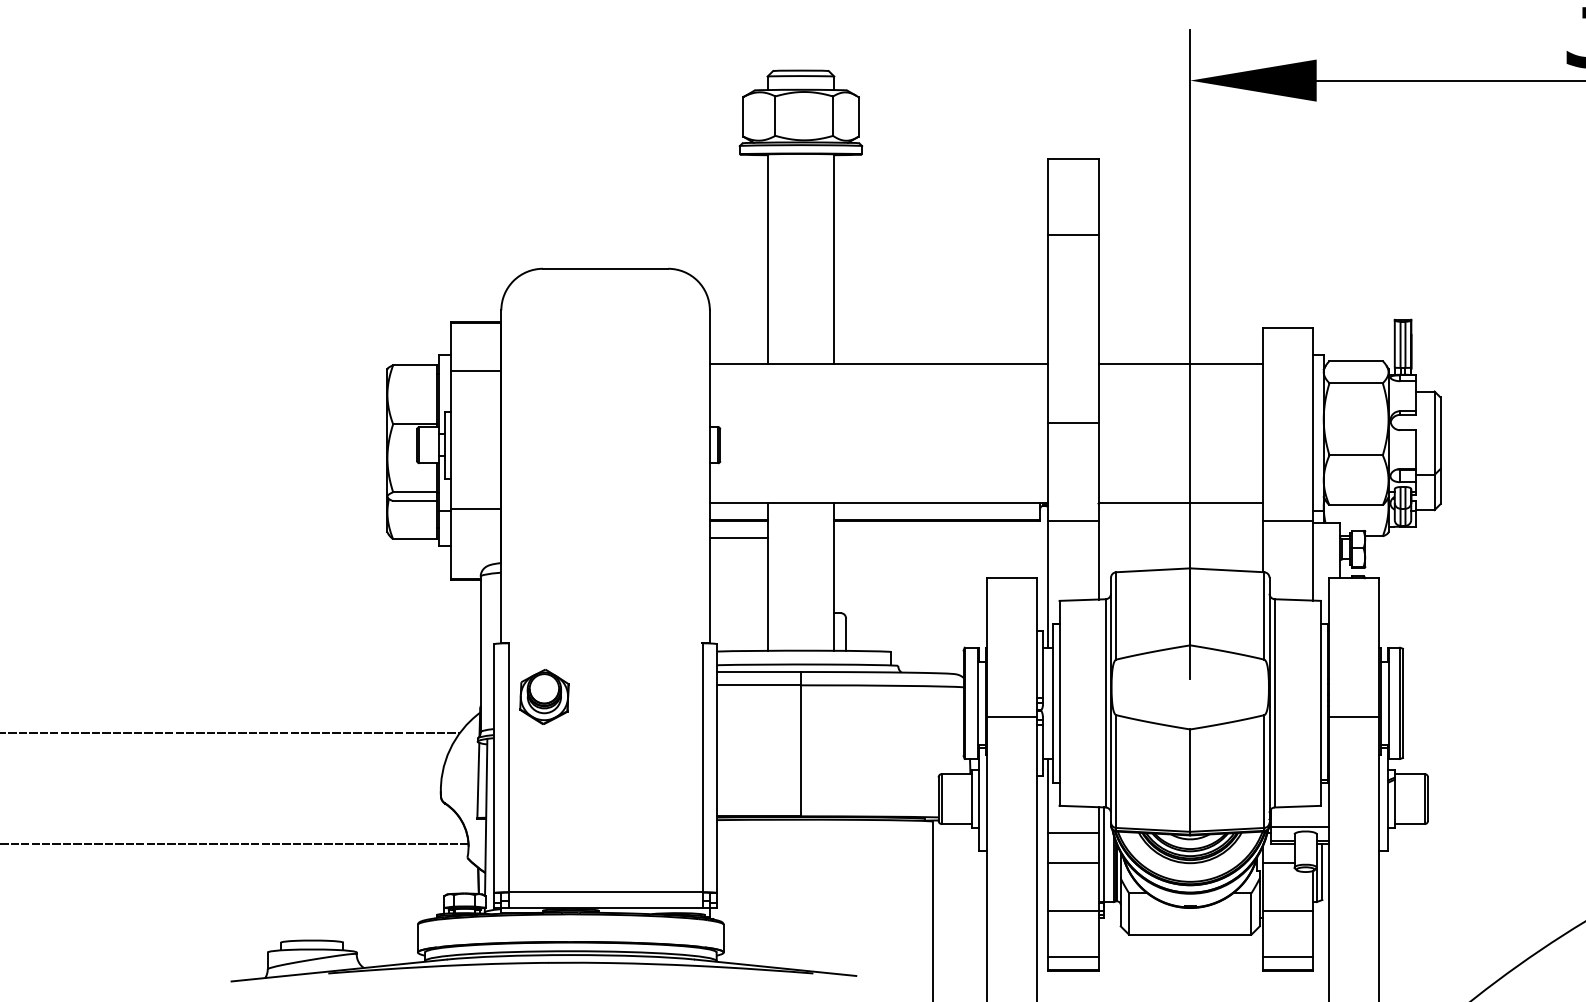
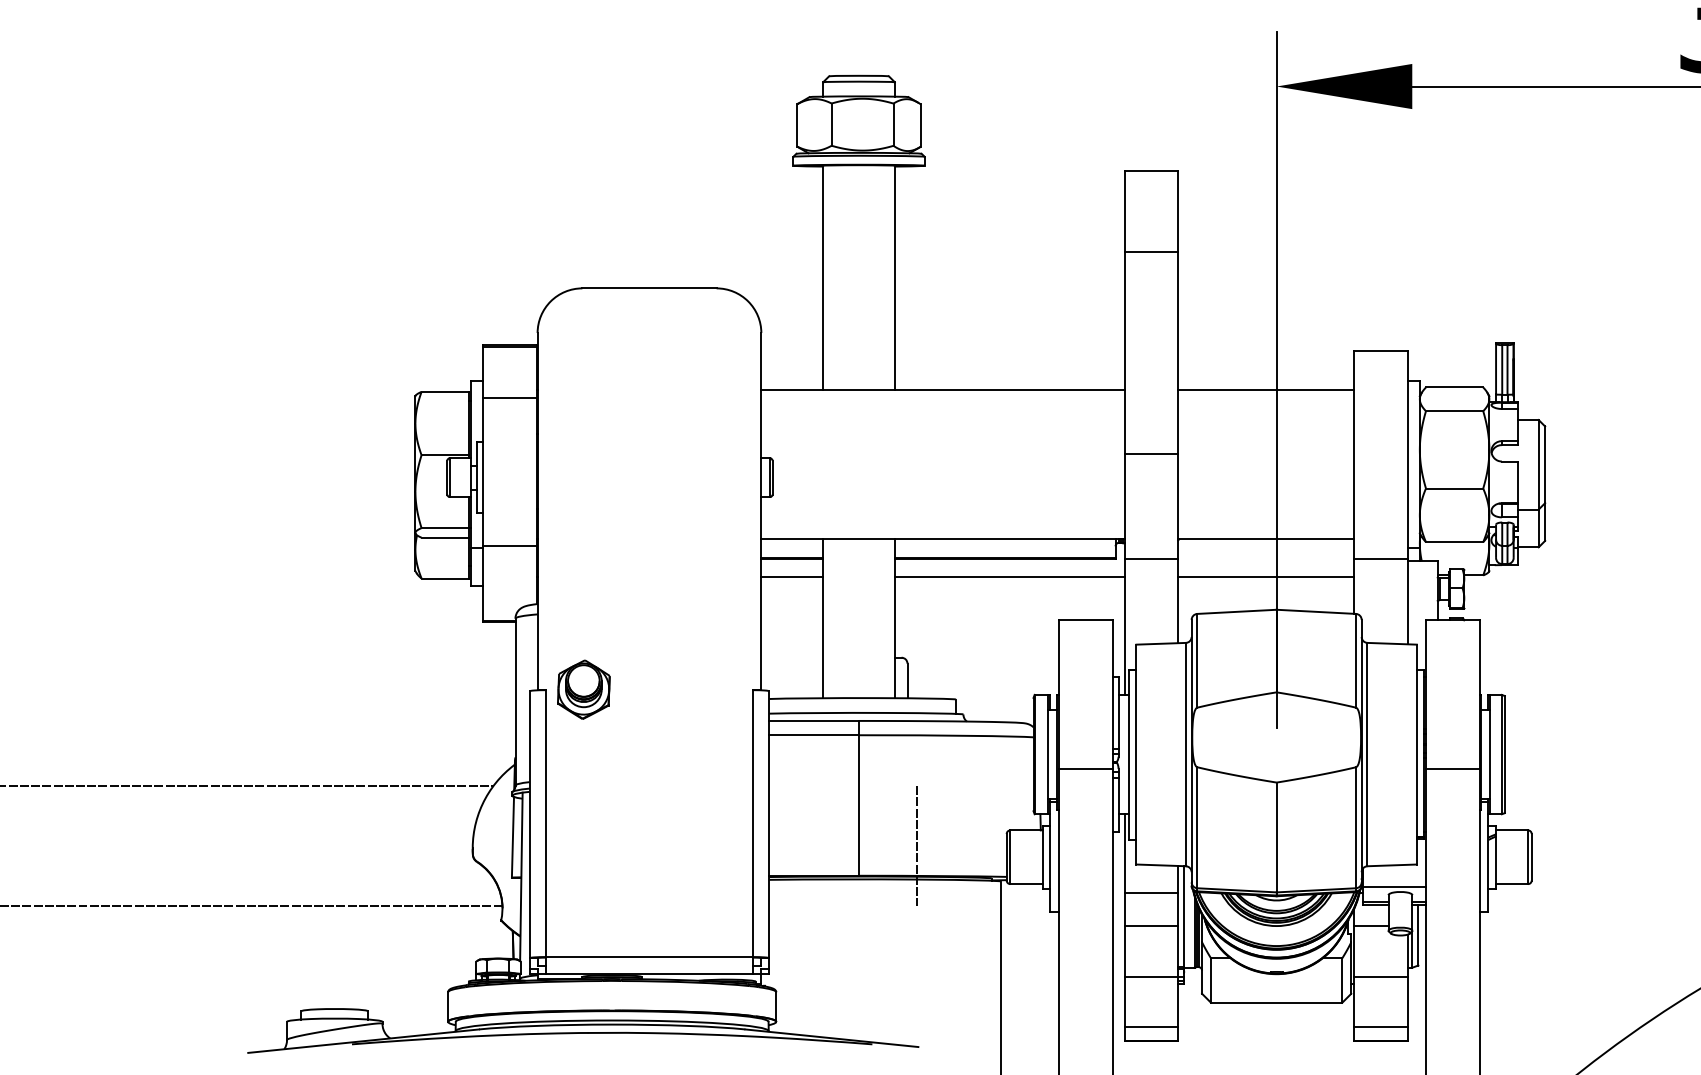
line: (941, 538) -> (1009, 577), added
line: (1180, 538) -> (1266, 577), added
part: (544, 696) -> (583, 689), moved
line: (854, 788) -> (916, 845), added

